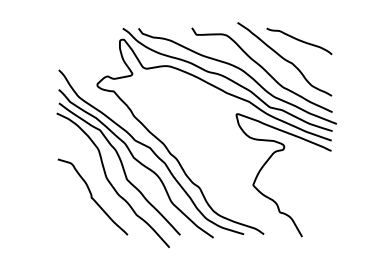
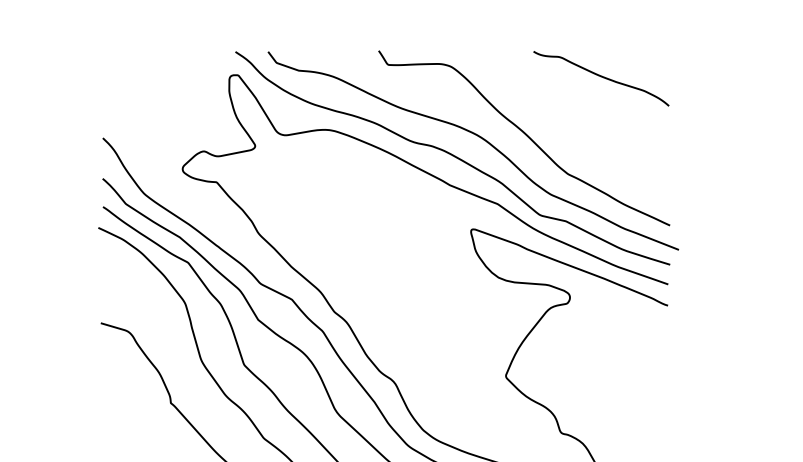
curve: (284, 59) -> (570, 116), removed

